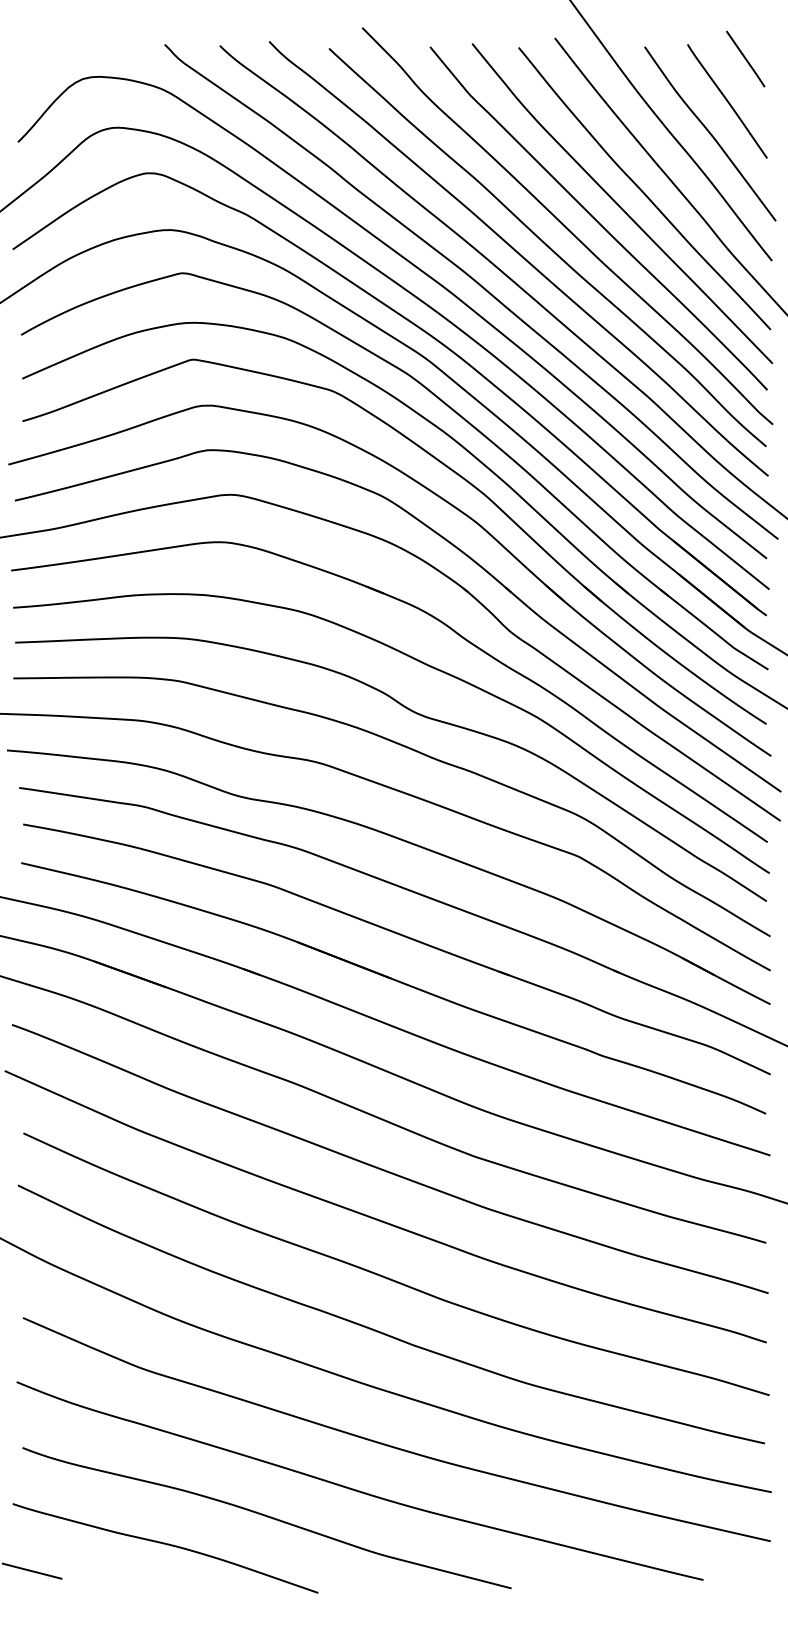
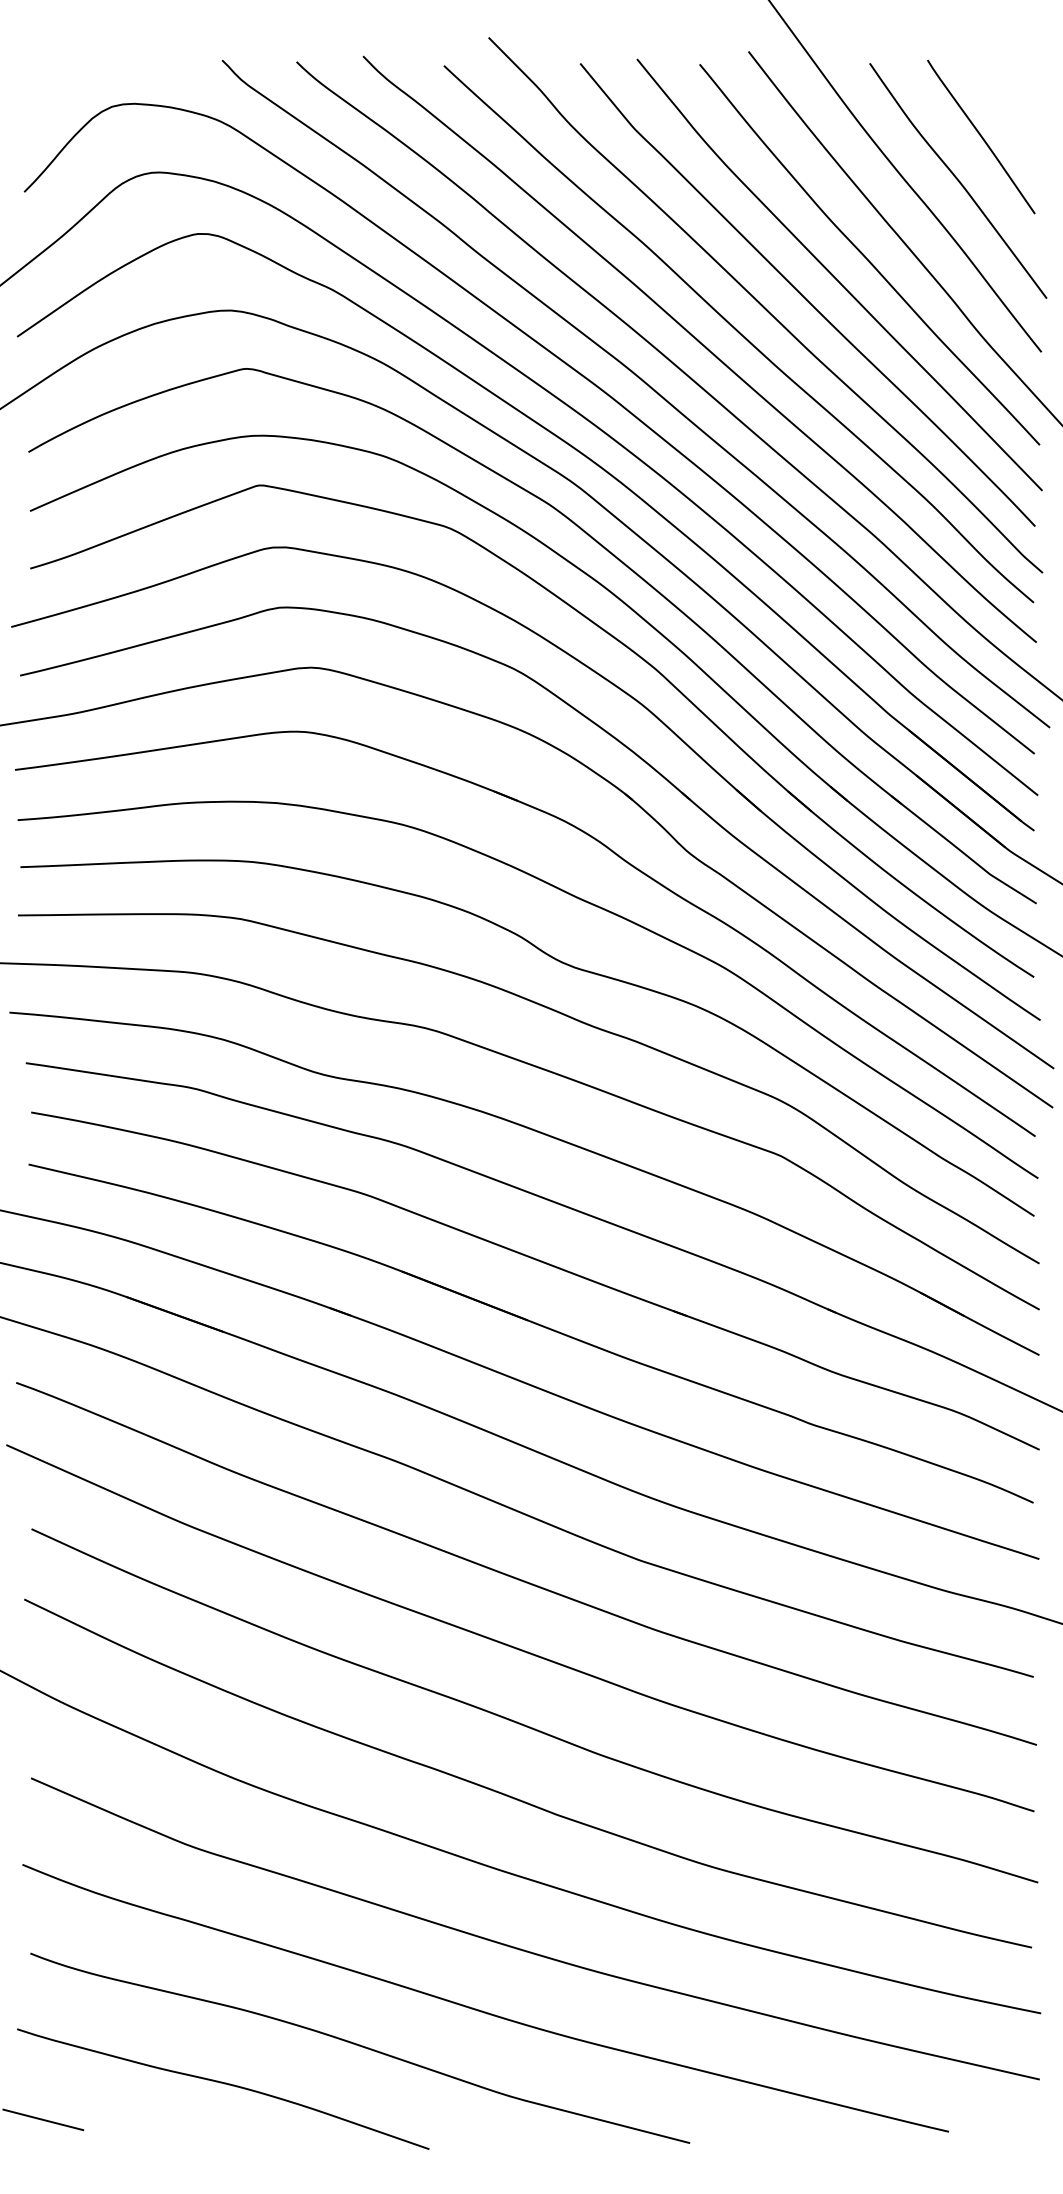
line: (745, 58) -> (1005, 79), removed

